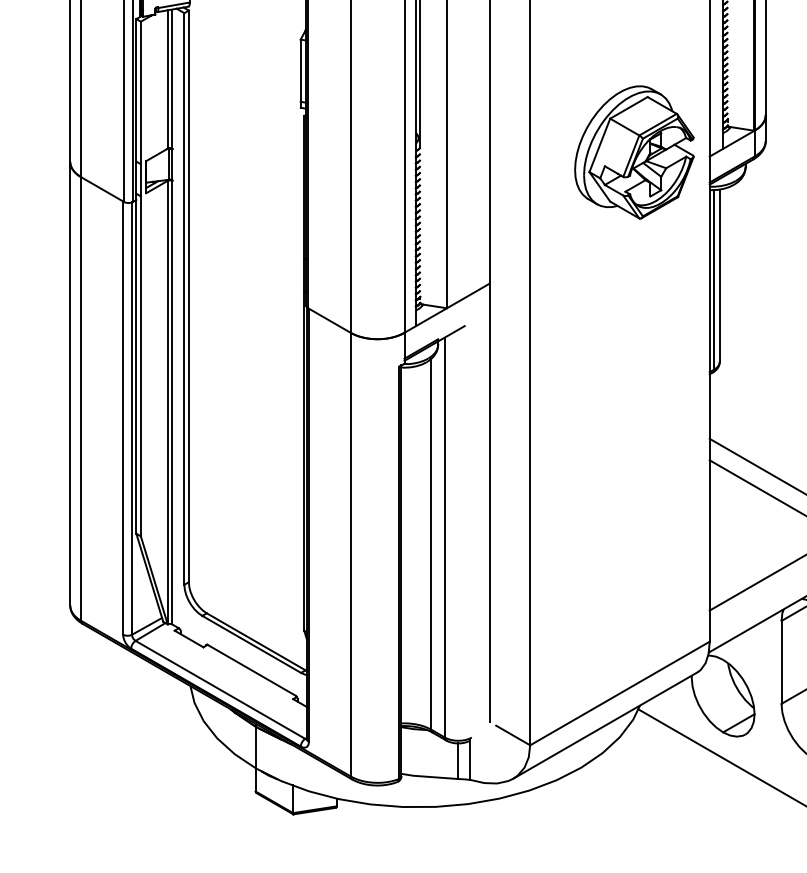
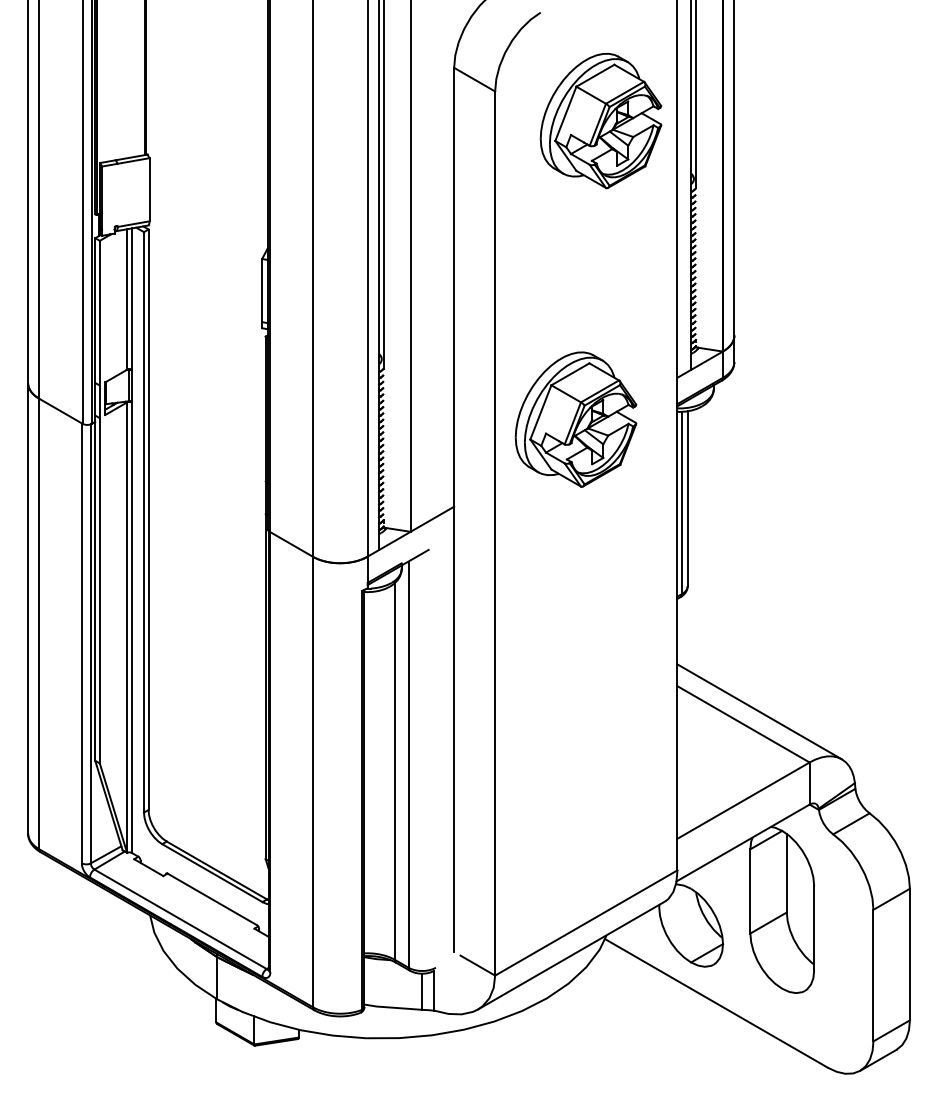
part: (633, 152) -> (575, 419), moved

